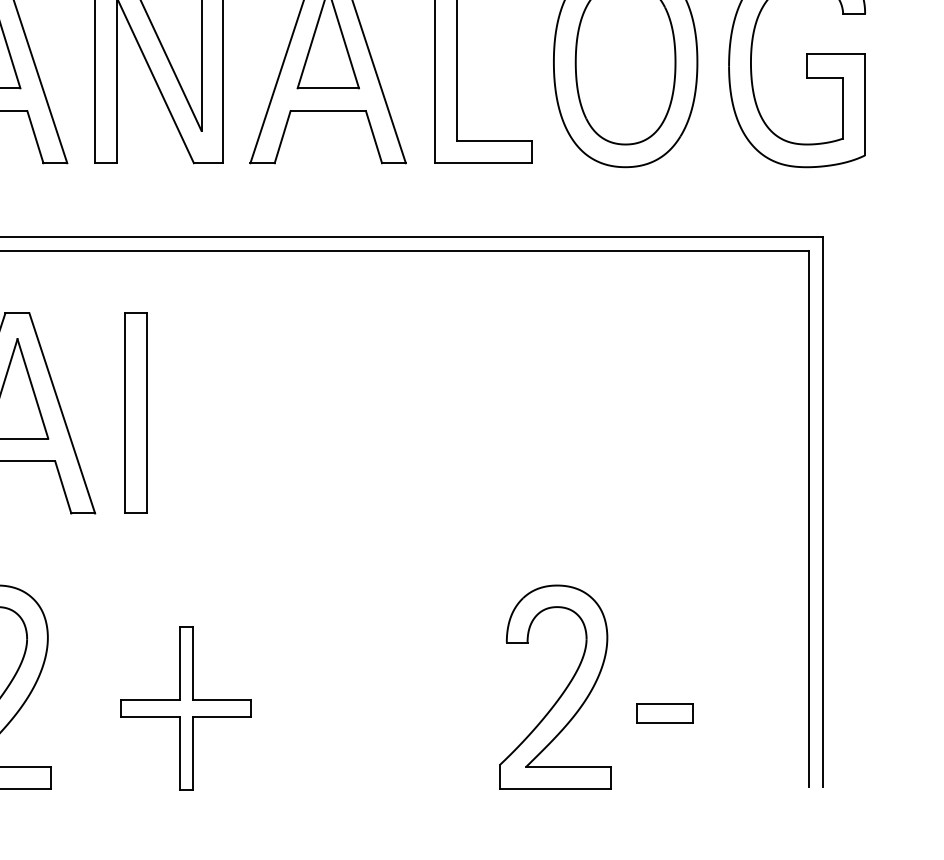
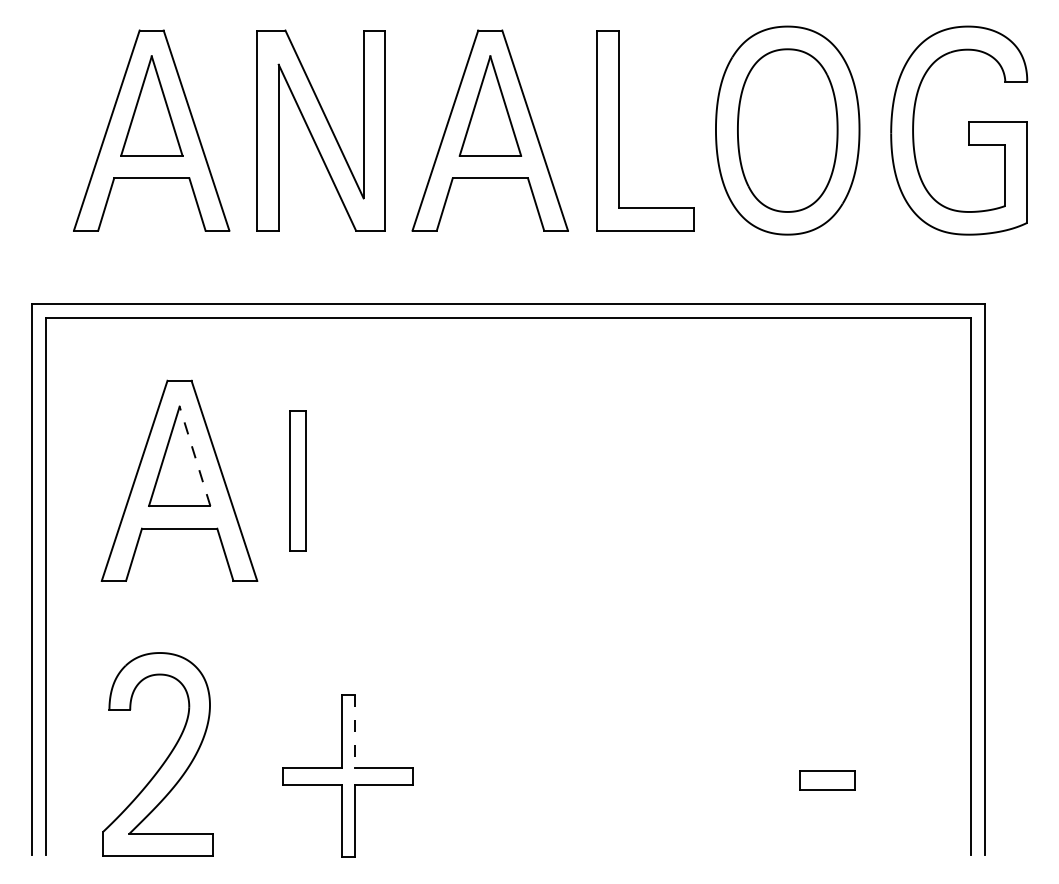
line: (32, 388) -> (194, 455), solid -> dashed
part: (135, 413) -> (297, 480), size x0.7
line: (193, 664) -> (355, 731), solid -> dashed
part: (562, 692) -> (724, 759), removed

